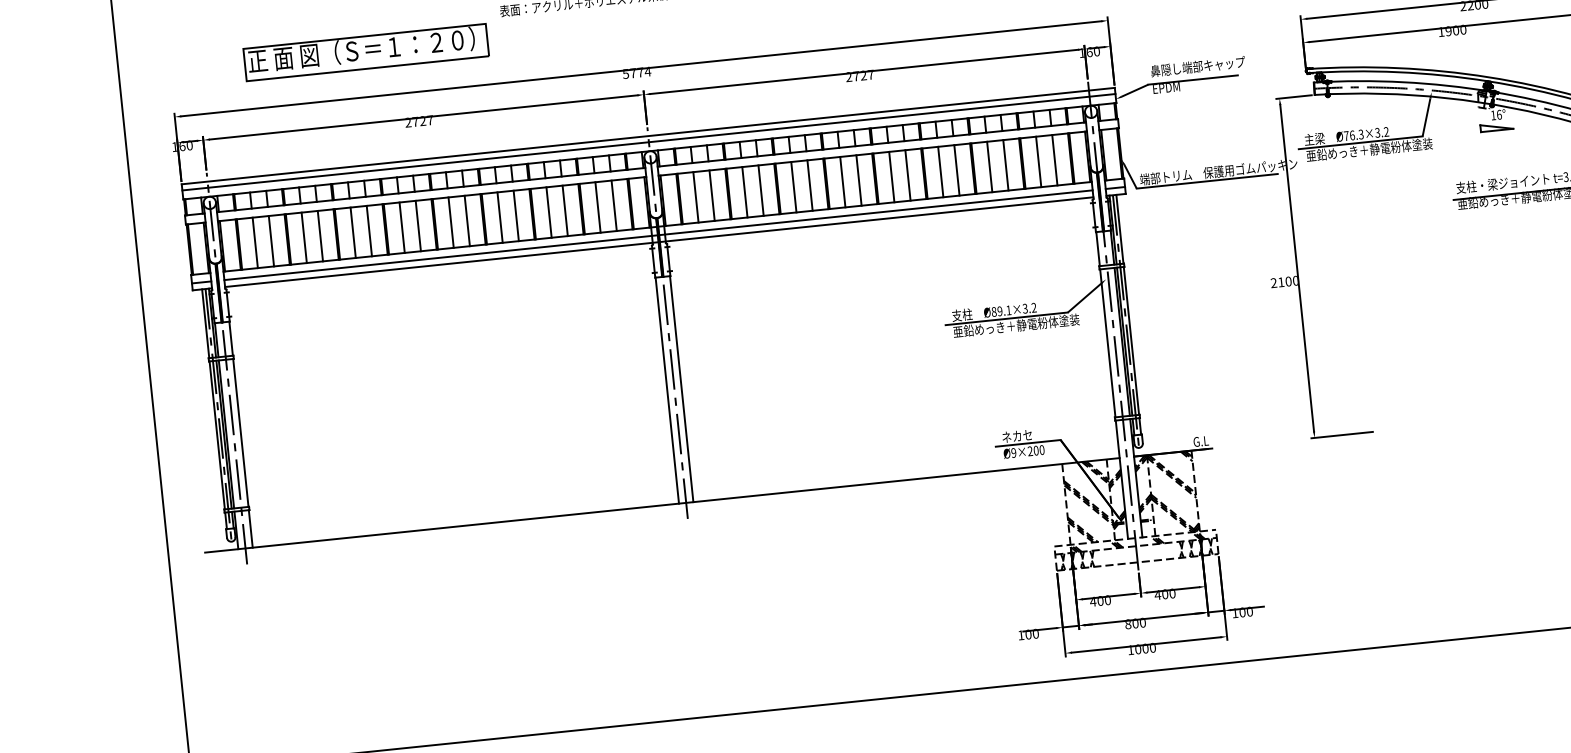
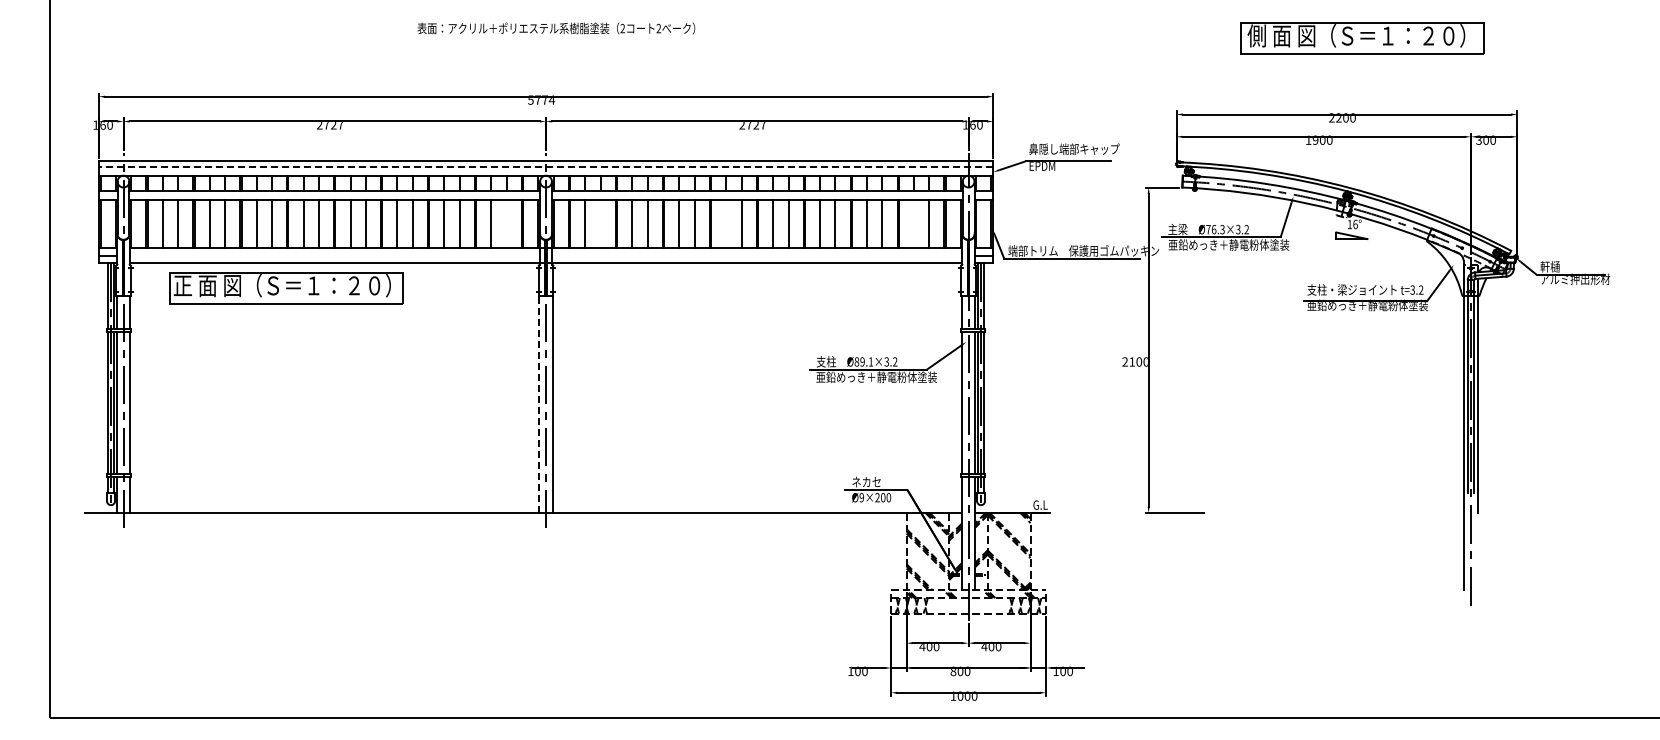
part: (366, 52) -> (286, 288), moved
line: (648, 142) -> (545, 167), solid -> dashed
line: (1038, 161) -> (913, 223), removed
line: (843, 181) -> (726, 223), removed
line: (711, 195) -> (600, 223), removed
line: (613, 205) -> (506, 223), removed
line: (657, 235) -> (545, 256), removed
line: (667, 390) -> (539, 404), solid -> dashed

